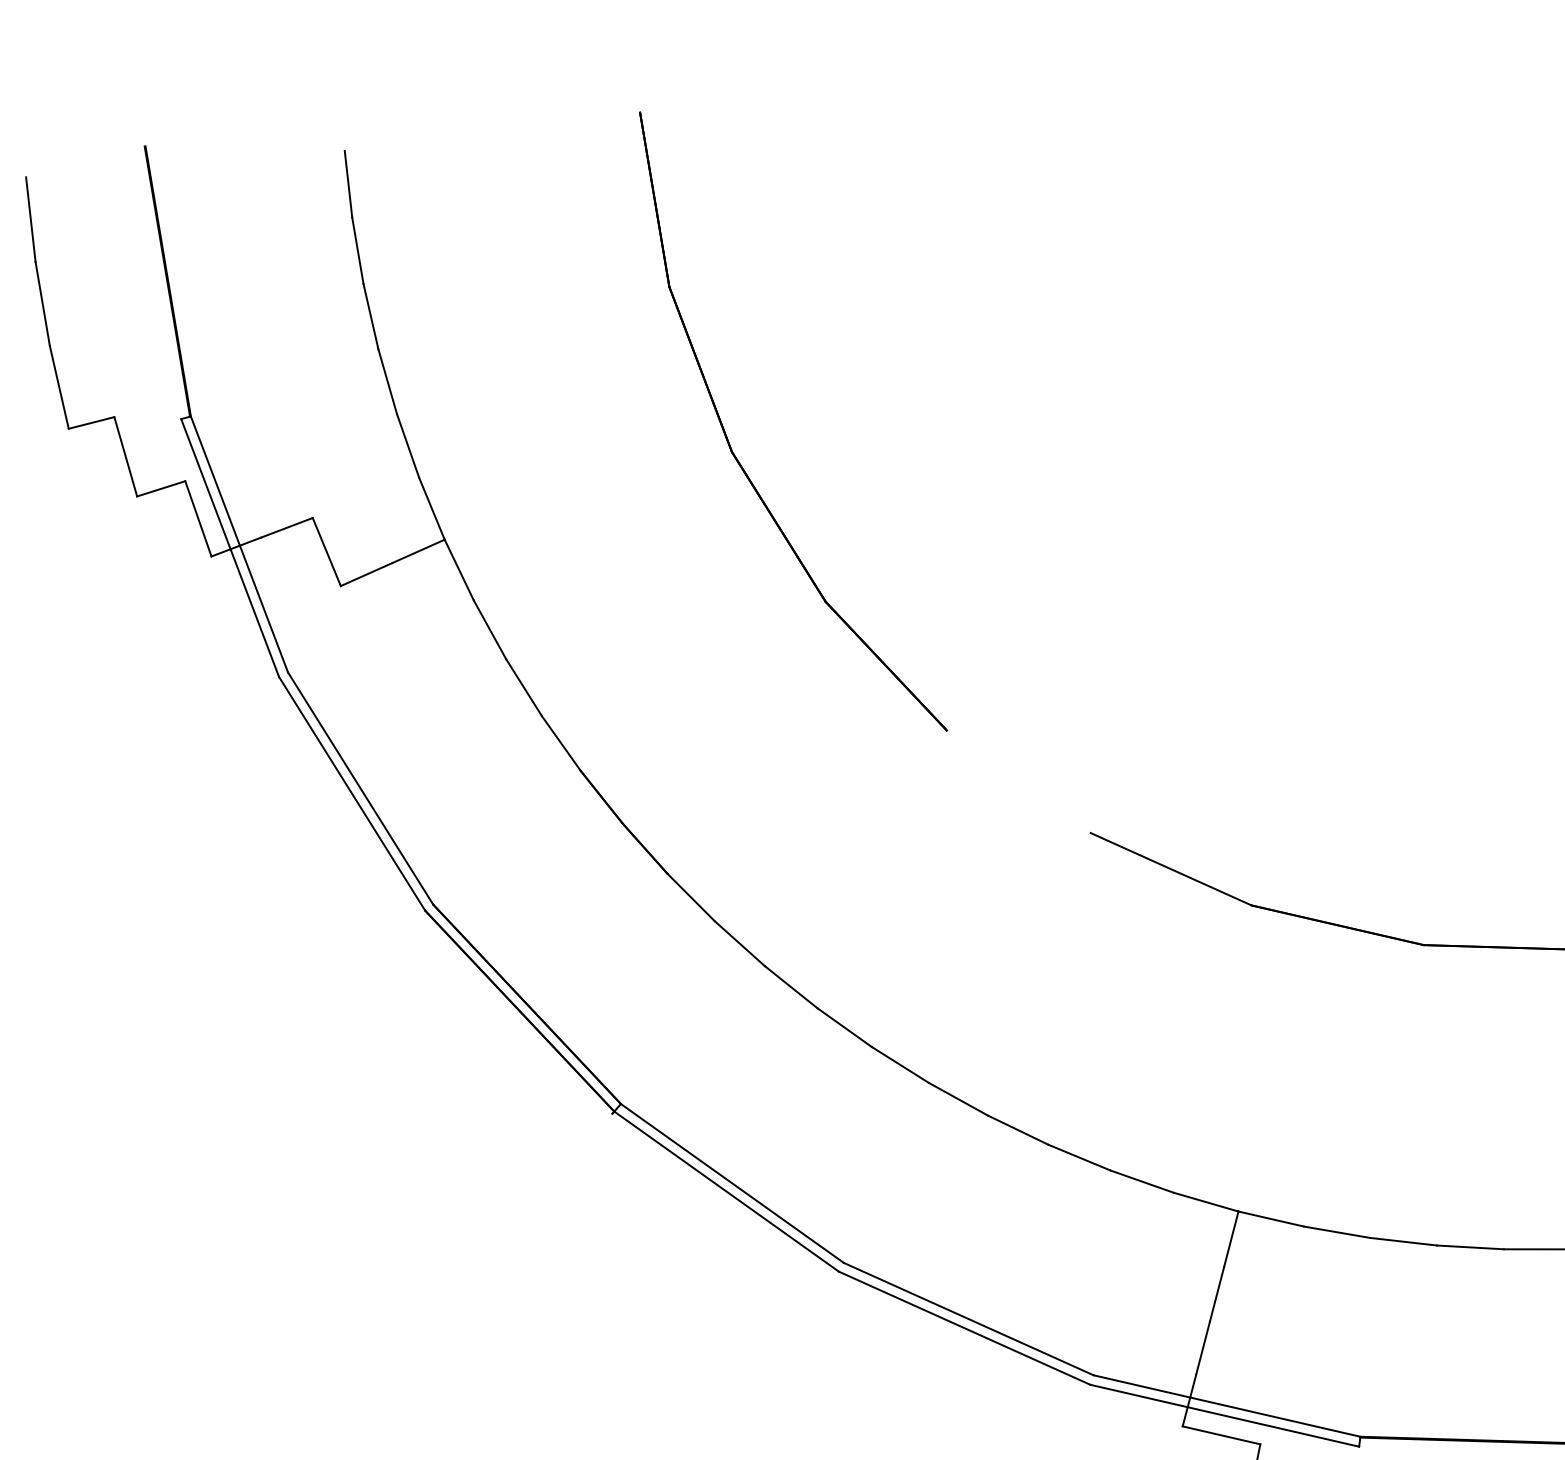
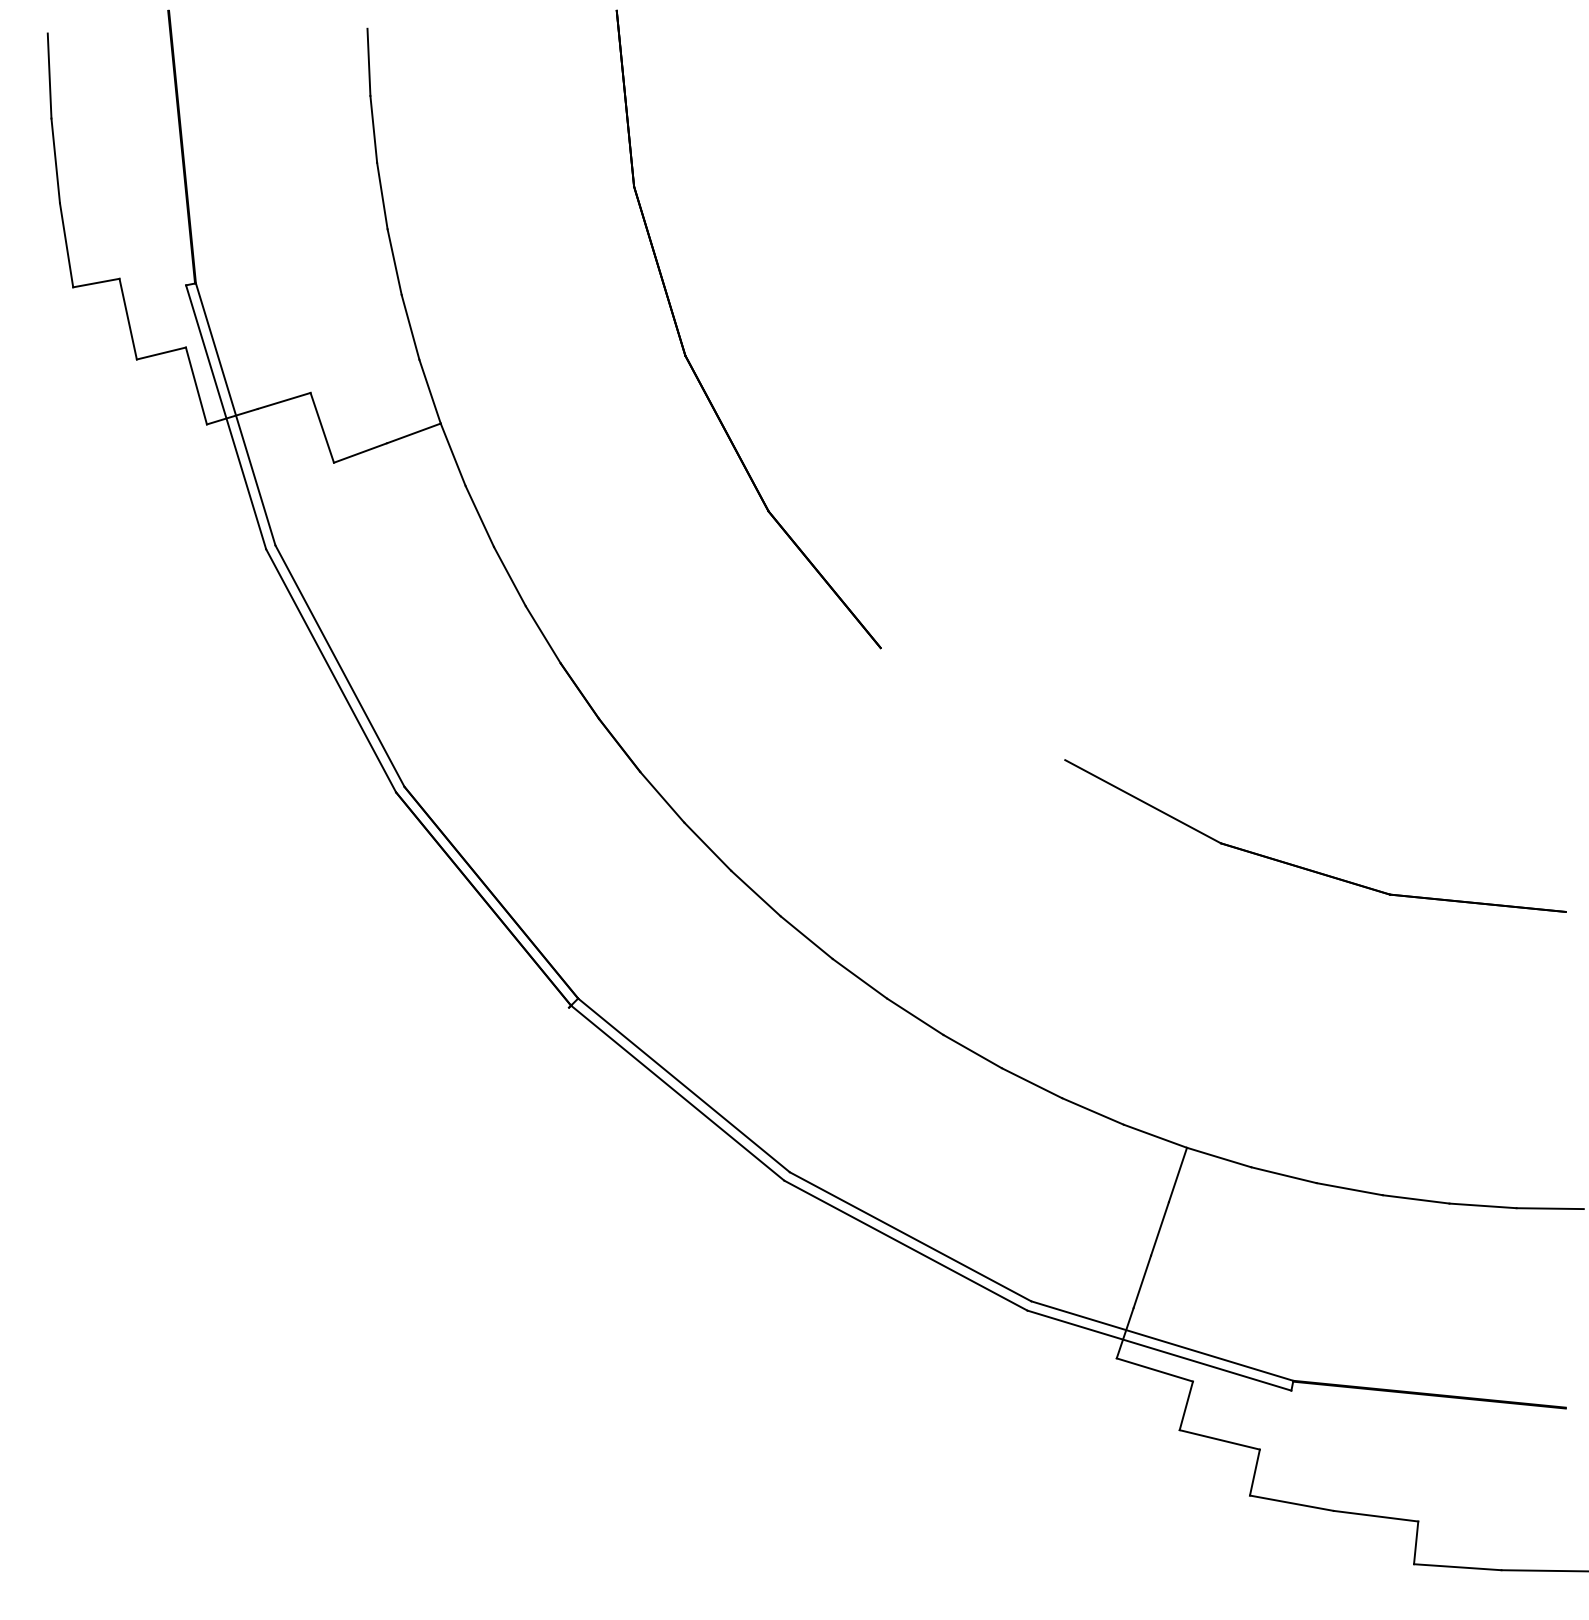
part: (735, 454) -> (688, 358), moved

